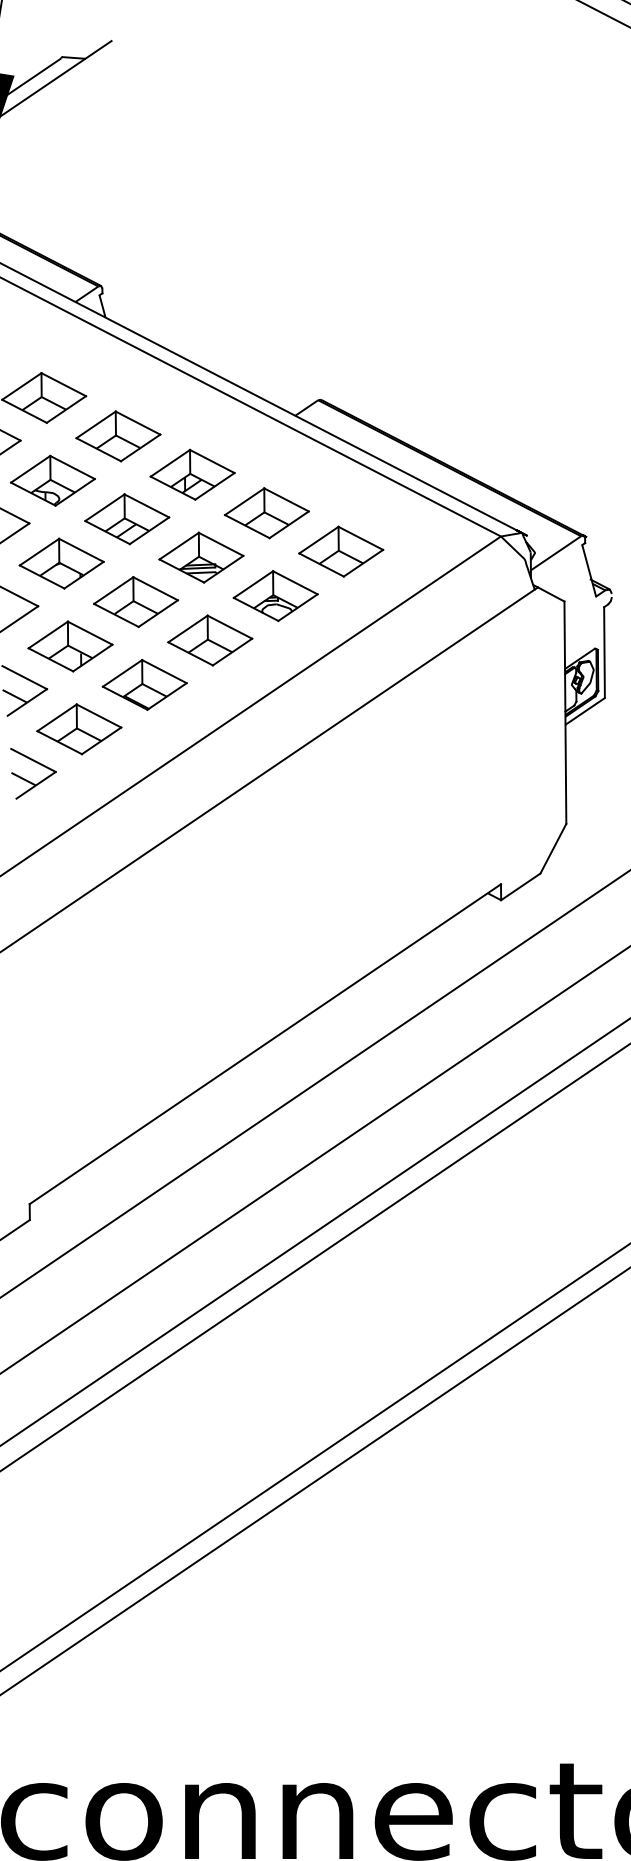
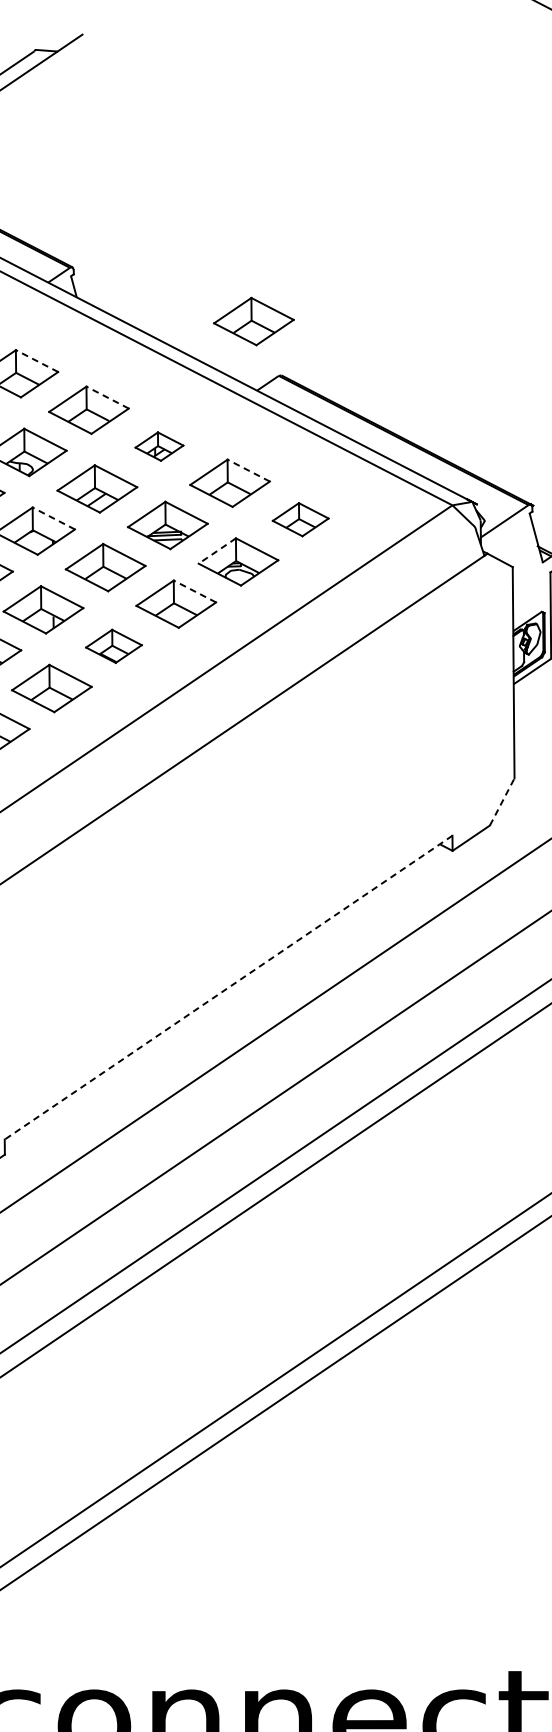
part: (291, 343) -> (253, 321), added
line: (63, 384) -> (36, 360), solid -> dashed
line: (137, 422) -> (107, 397), solid -> dashed
part: (192, 474) -> (159, 446), size x0.6
line: (286, 499) -> (248, 470), solid -> dashed
line: (80, 550) -> (52, 518), solid -> dashed
part: (341, 551) -> (300, 519), size x0.7
line: (253, 584) -> (217, 550), solid -> dashed
line: (229, 626) -> (194, 590), solid -> dashed
part: (144, 684) -> (113, 645), size x0.7
line: (553, 848) -> (502, 801), solid -> dashed
line: (265, 1044) -> (228, 987), solid -> dashed

